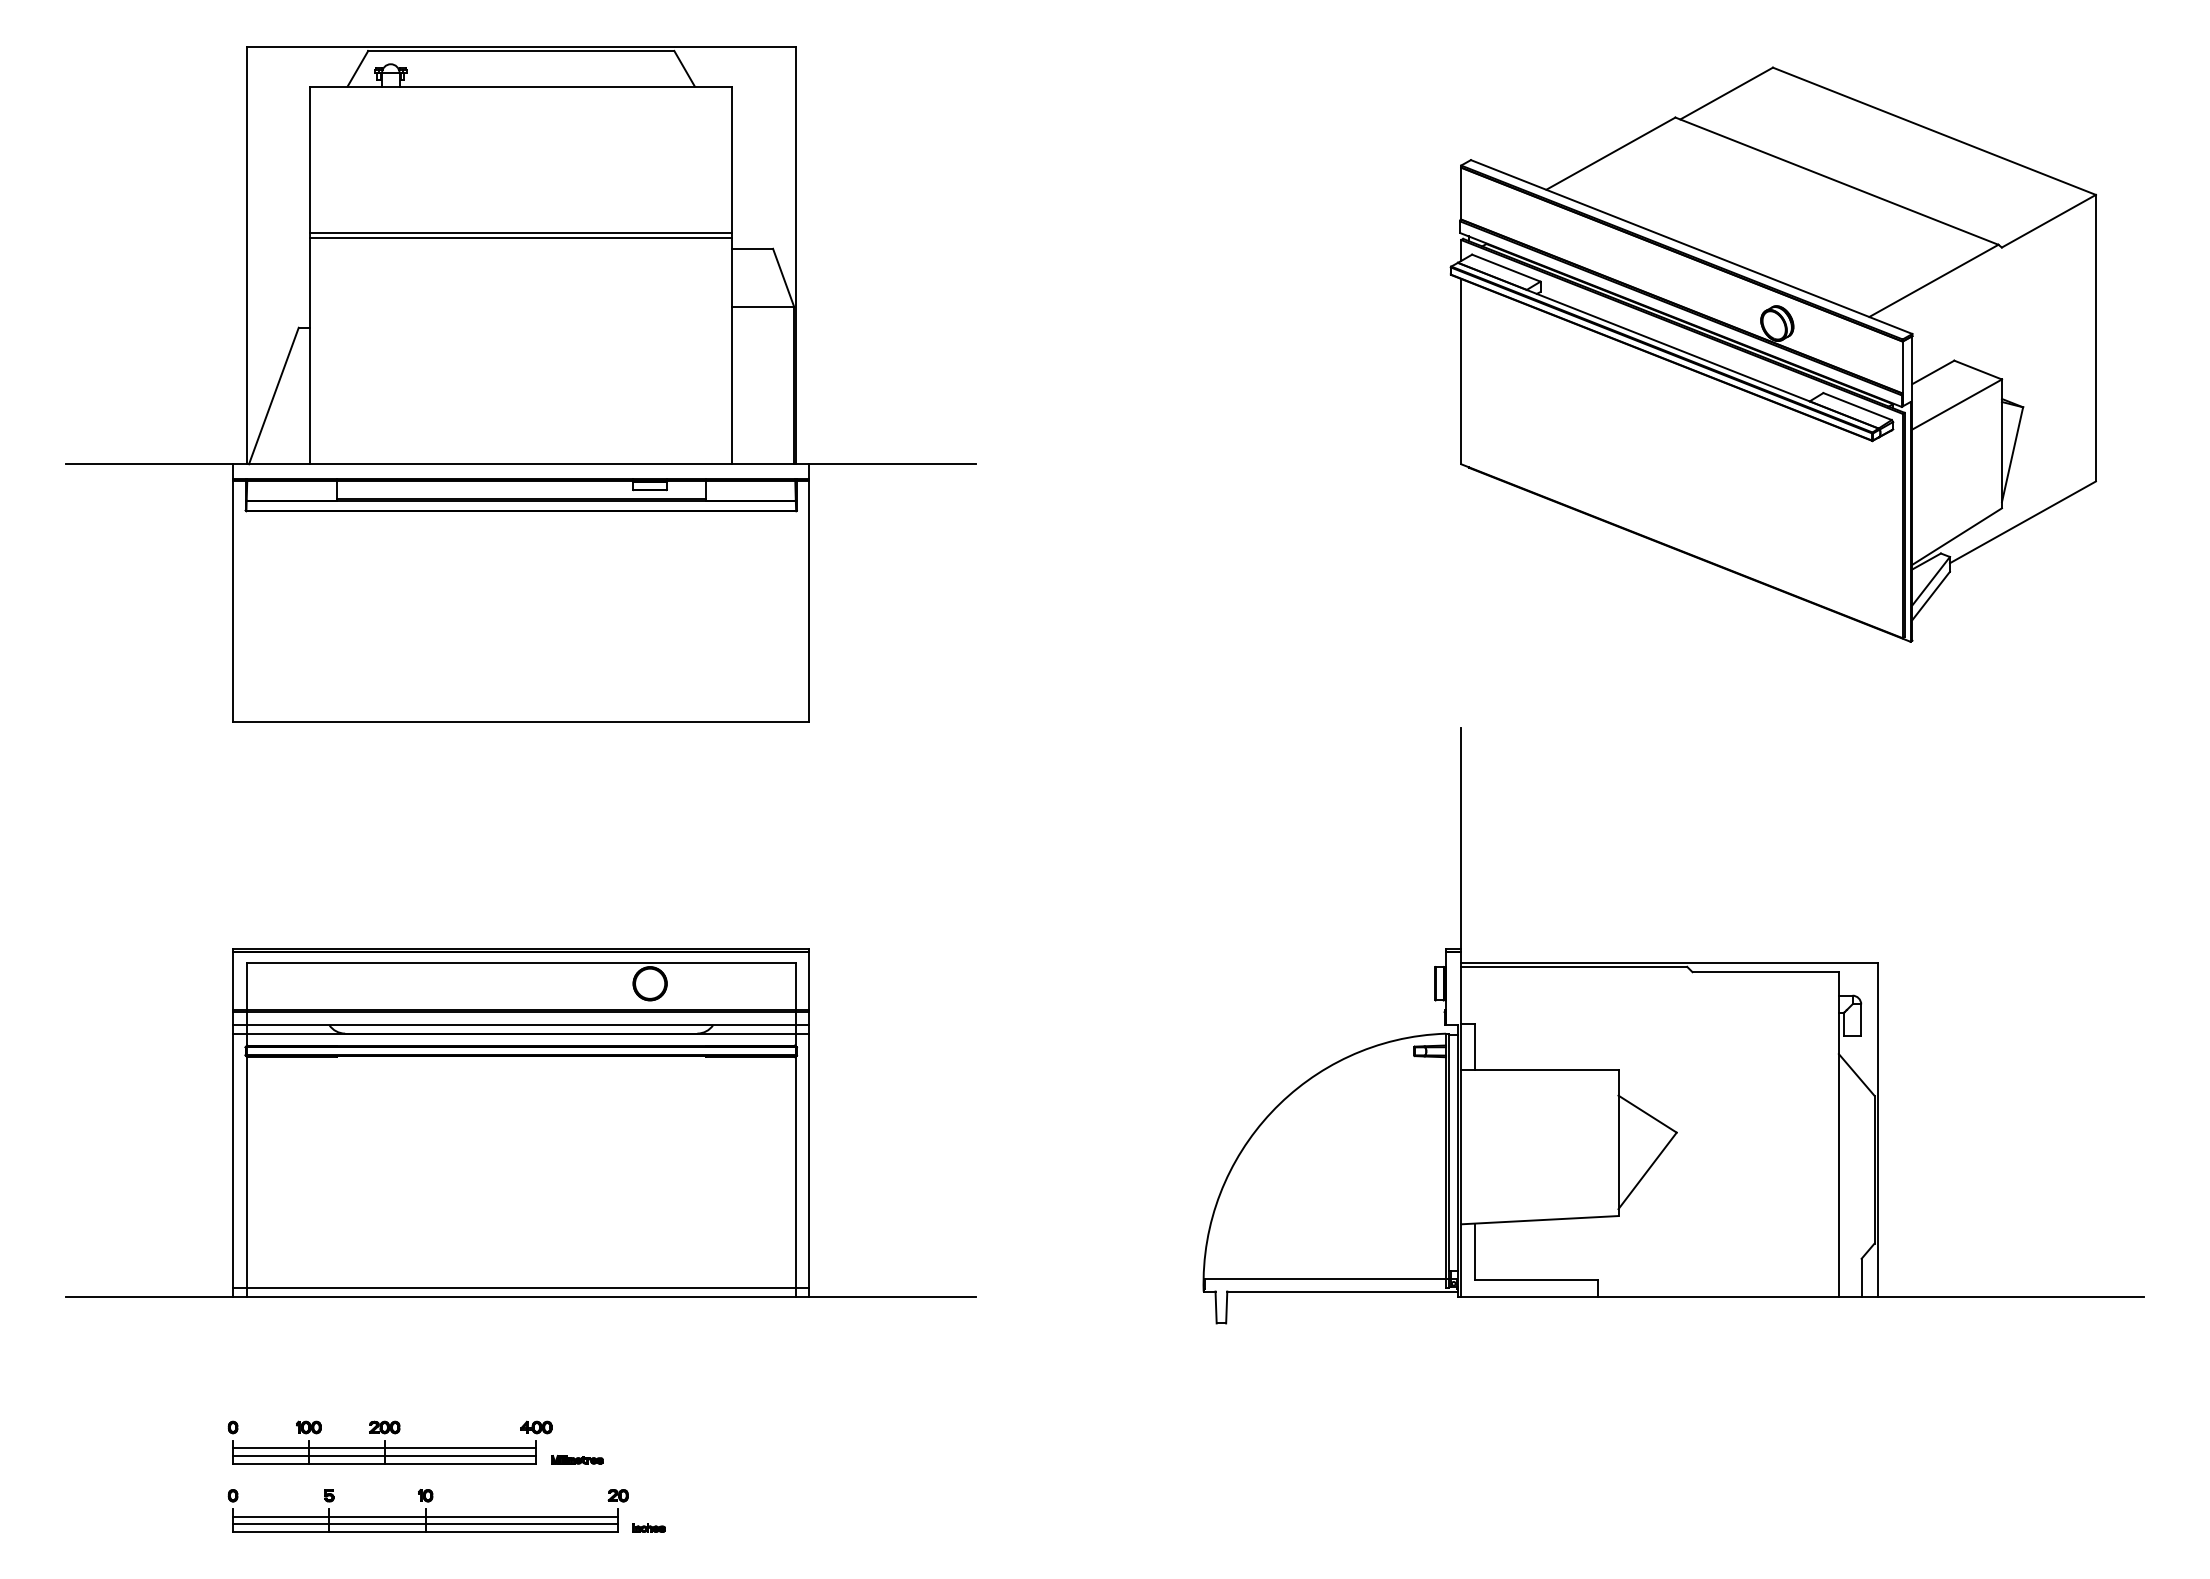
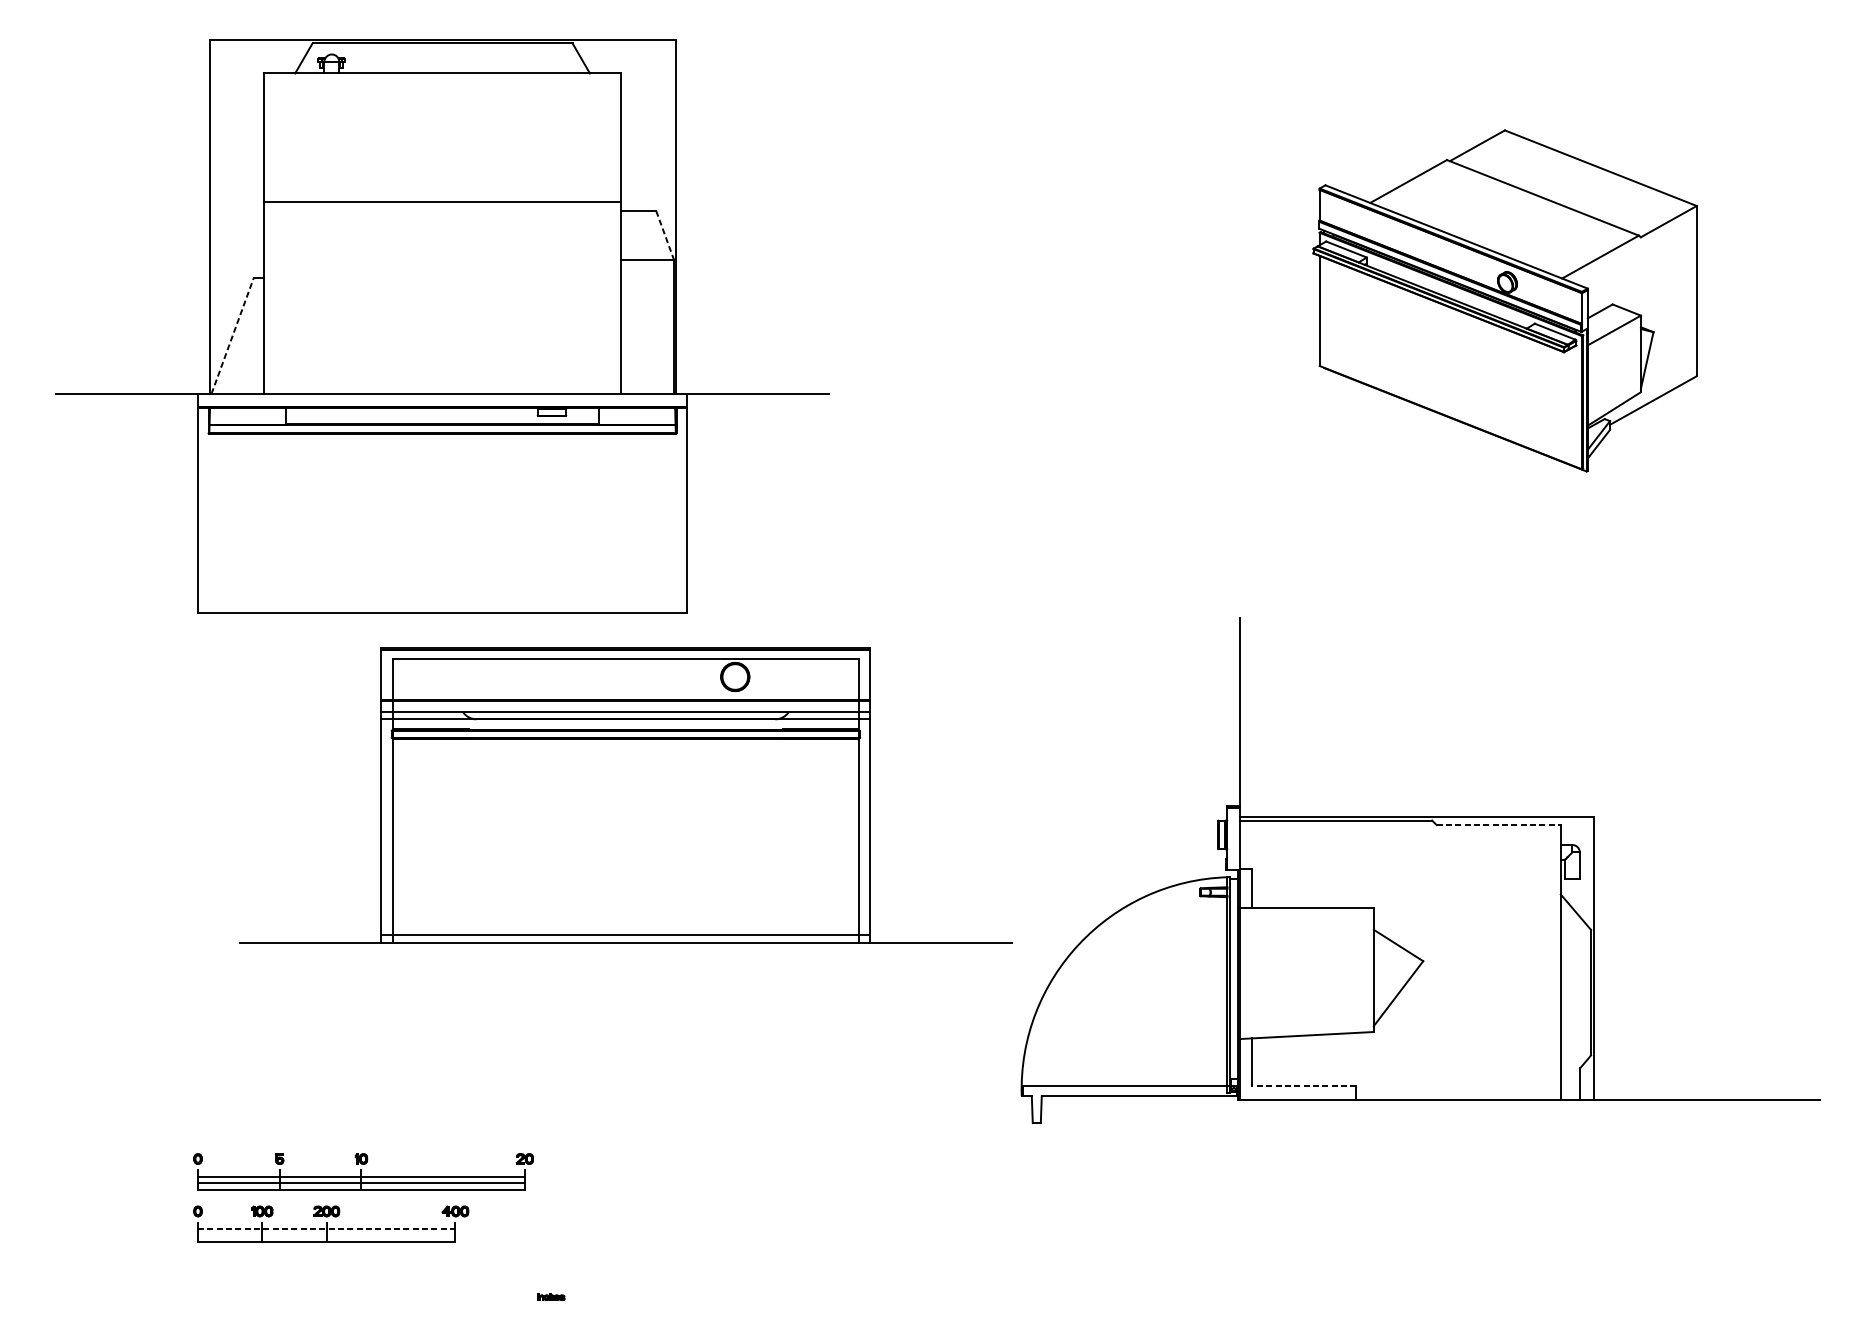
line: (521, 232) -> (442, 197), removed
line: (783, 277) -> (665, 235), solid -> dashed
part: (1772, 354) -> (1504, 300), size x0.7
line: (273, 396) -> (232, 336), solid -> dashed
line: (1766, 972) -> (1499, 825), solid -> dashed
part: (520, 1122) -> (625, 794), moved
line: (1535, 1280) -> (1303, 1086), solid -> dashed
line: (384, 1448) -> (326, 1229), solid -> dashed
line: (384, 1455) -> (326, 1235), removed
part: (577, 1459) -> (490, 1238), removed
part: (427, 1510) -> (363, 1171), moved

